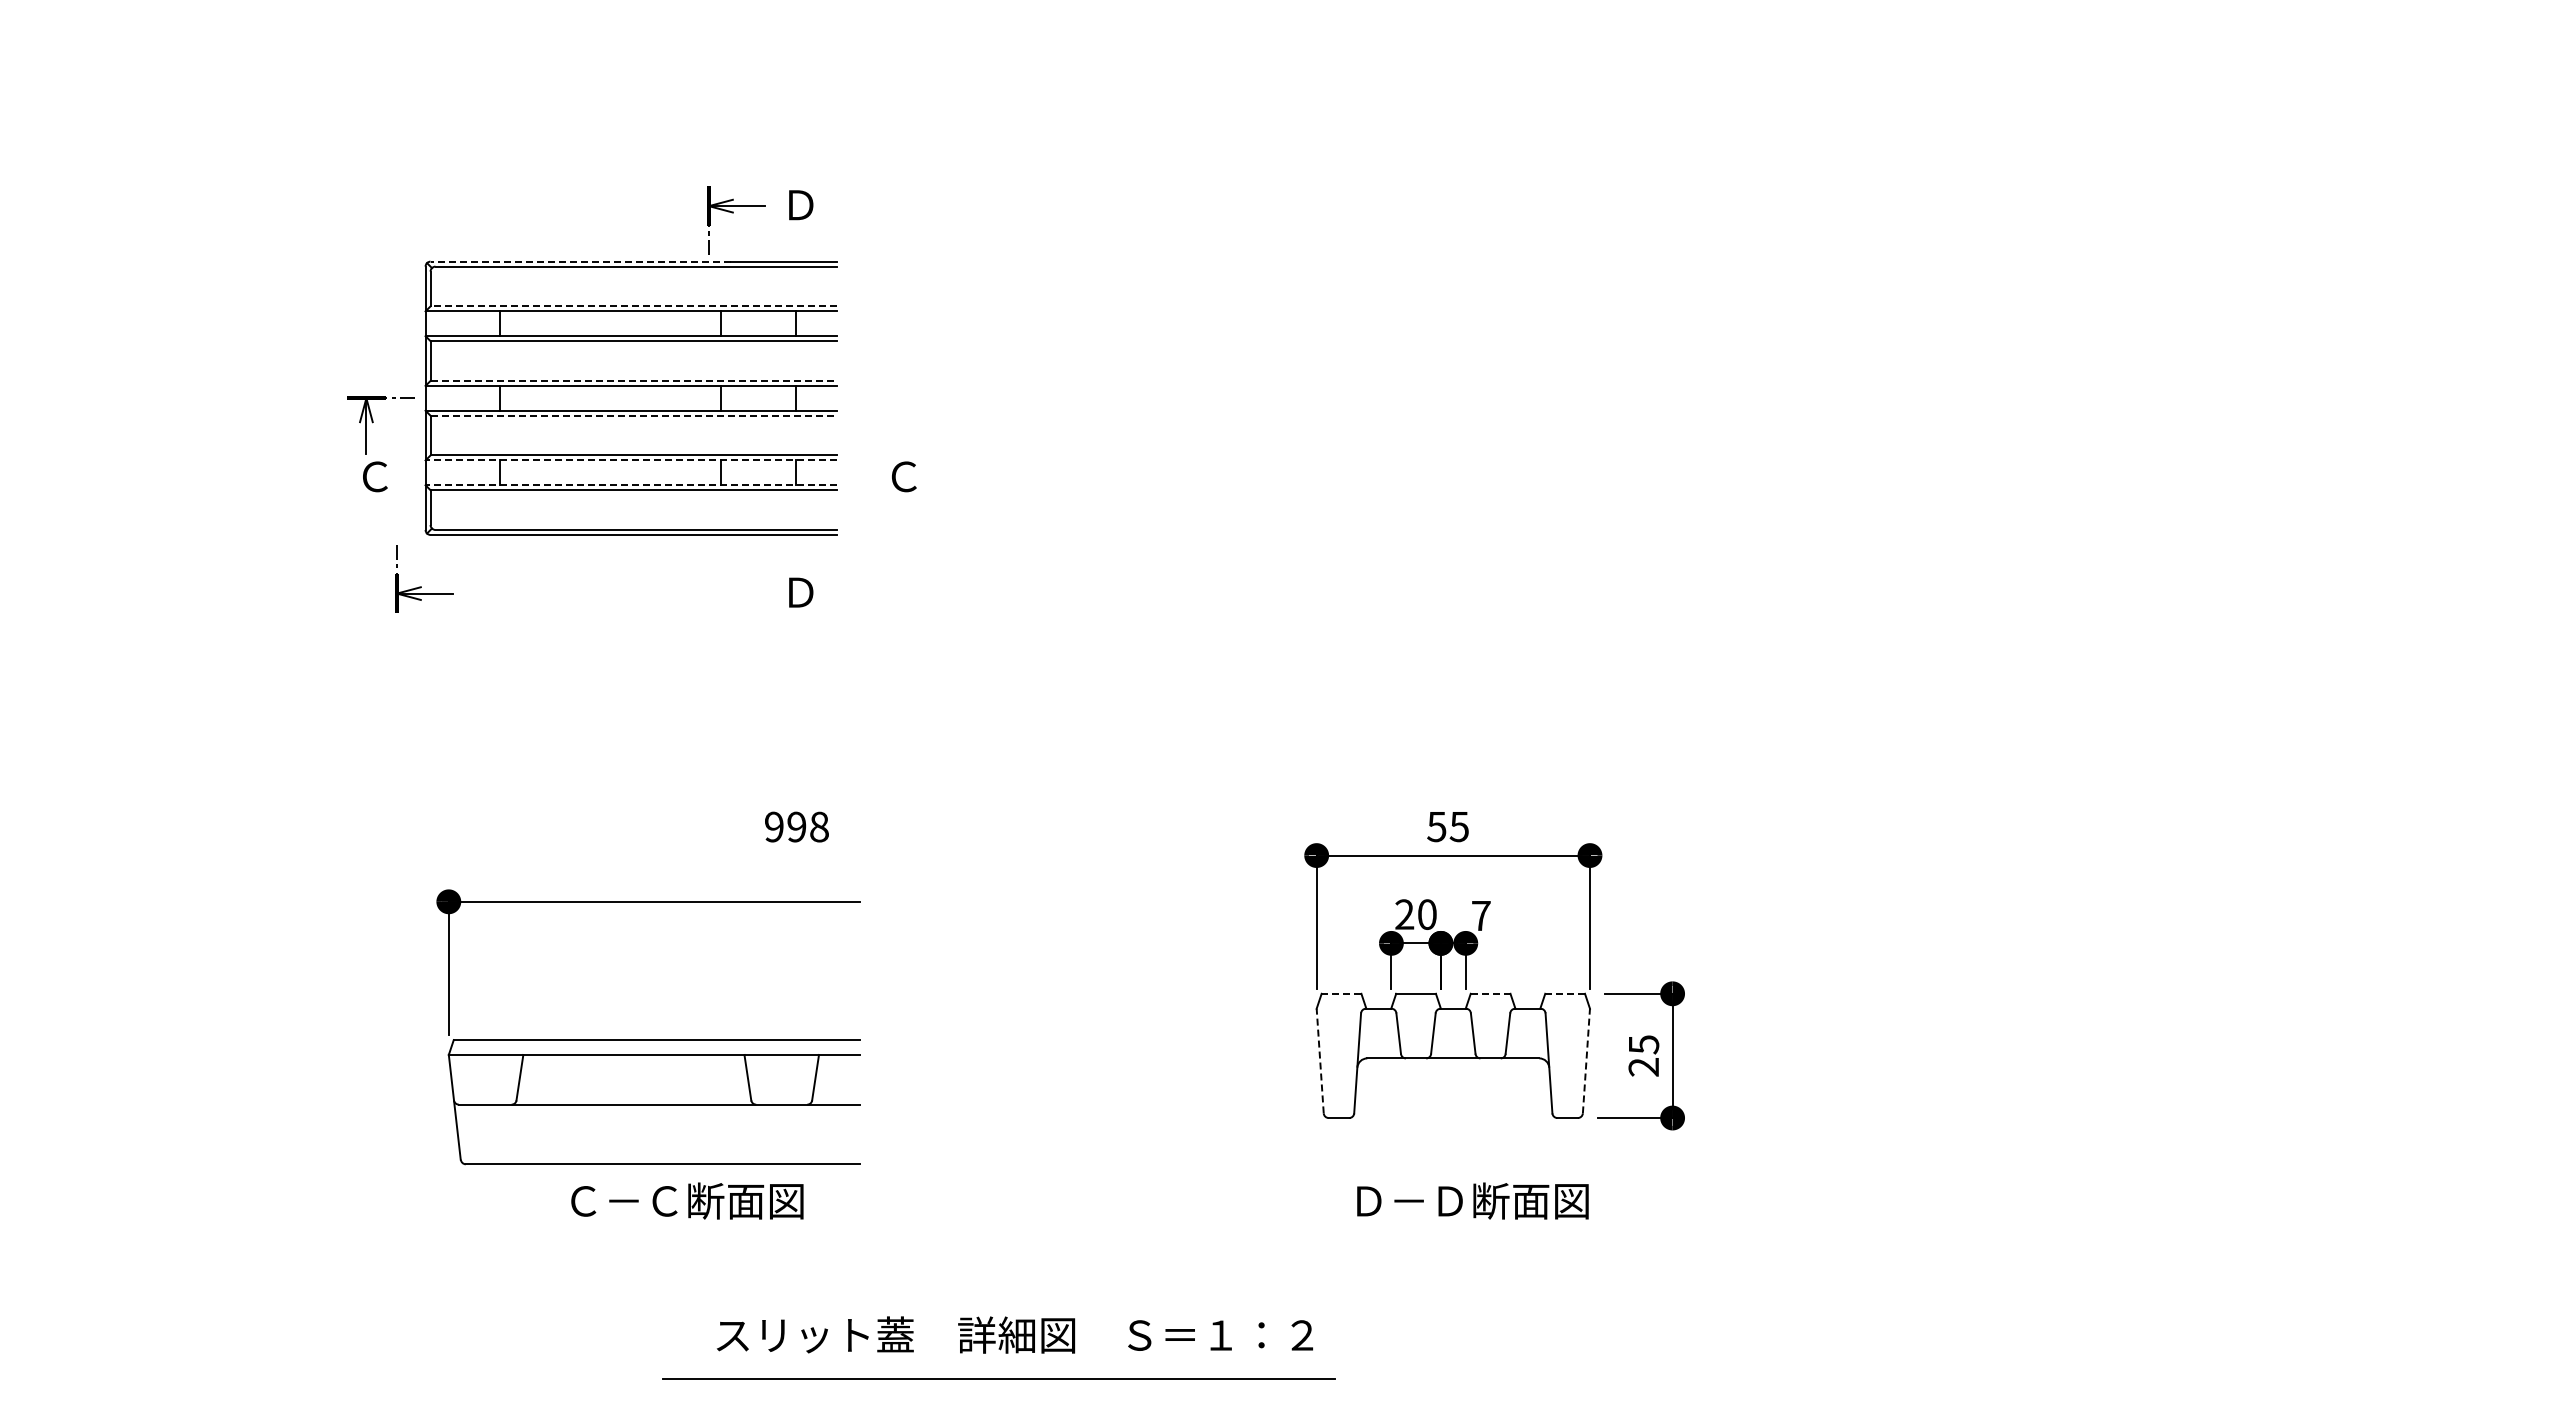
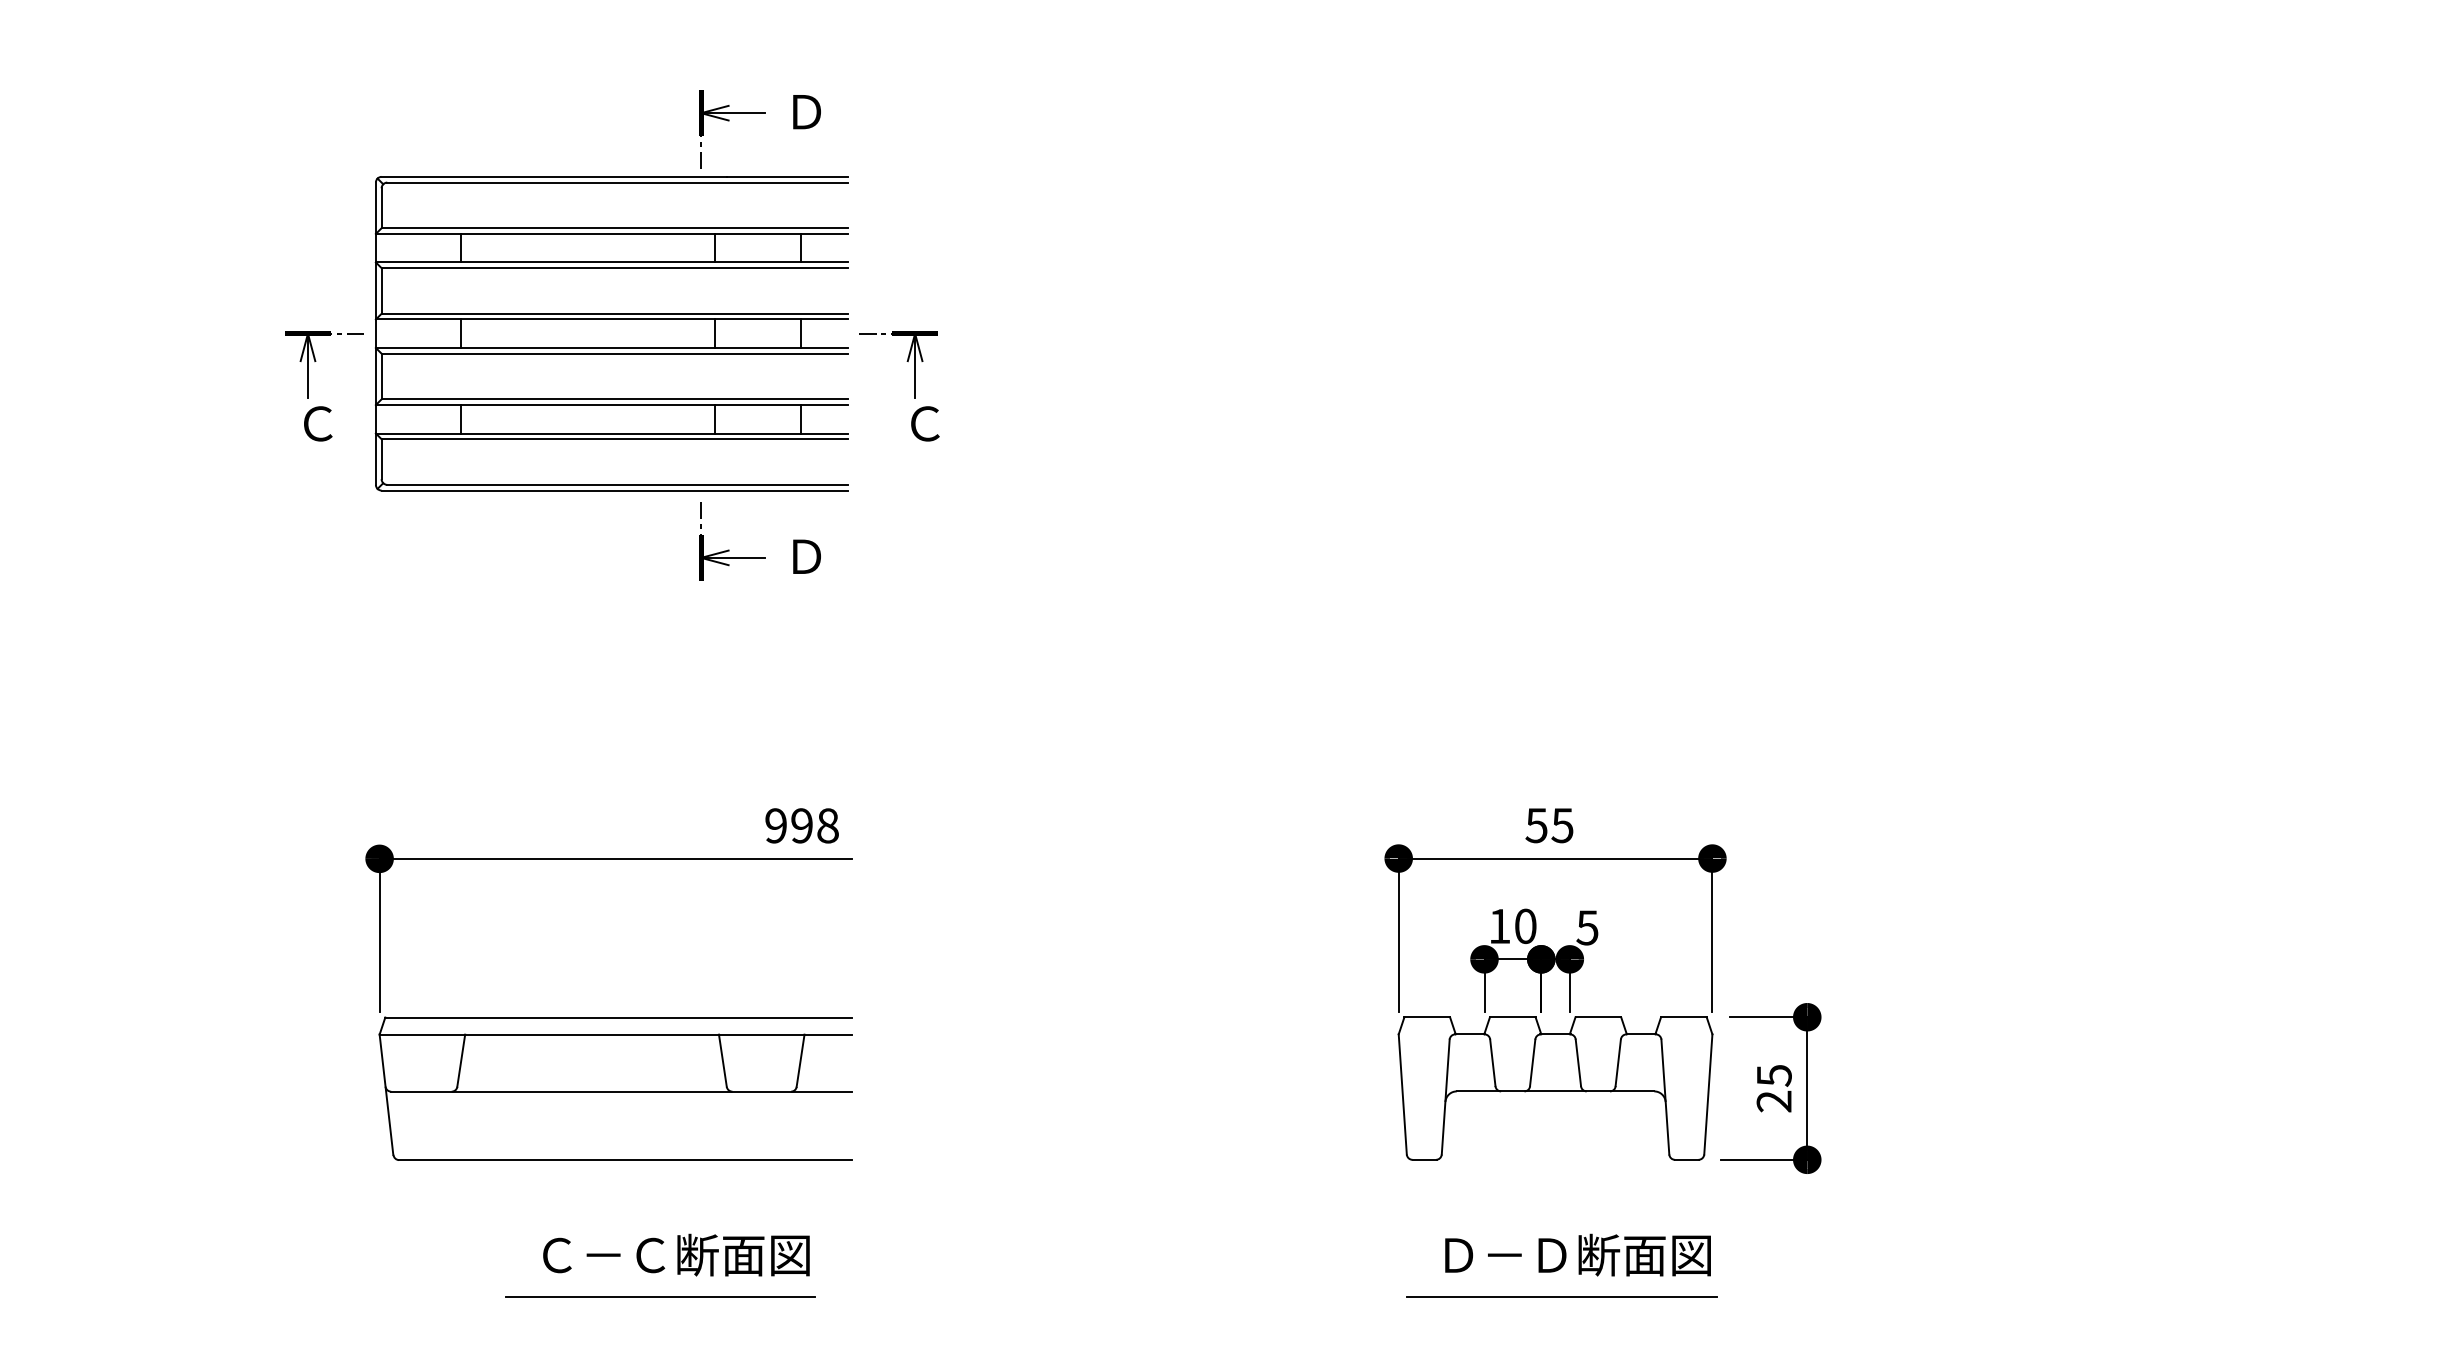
line: (580, 261) -> (553, 176), dashed -> solid
line: (633, 306) -> (614, 228), dashed -> solid
line: (634, 380) -> (615, 313), dashed -> solid
line: (634, 415) -> (615, 353), dashed -> solid
part: (888, 422) -> (907, 361), added
line: (631, 460) -> (612, 405), dashed -> solid
line: (631, 485) -> (612, 433), dashed -> solid
part: (421, 586) -> (729, 549), moved
text: (1404, 914) -> (1499, 926), 20 -> 10
text: (1480, 916) -> (1586, 928), 7 -> 5
line: (1341, 993) -> (1427, 1016), dashed -> solid
line: (1490, 993) -> (1598, 1016), dashed -> solid
line: (1565, 993) -> (1684, 1016), dashed -> solid
part: (648, 1039) -> (608, 1016), moved
line: (1320, 1060) -> (1403, 1093), dashed -> solid
line: (1586, 1060) -> (1708, 1093), dashed -> solid
line: (673, 1237) -> (660, 1296), added
line: (1458, 1237) -> (1561, 1296), added

